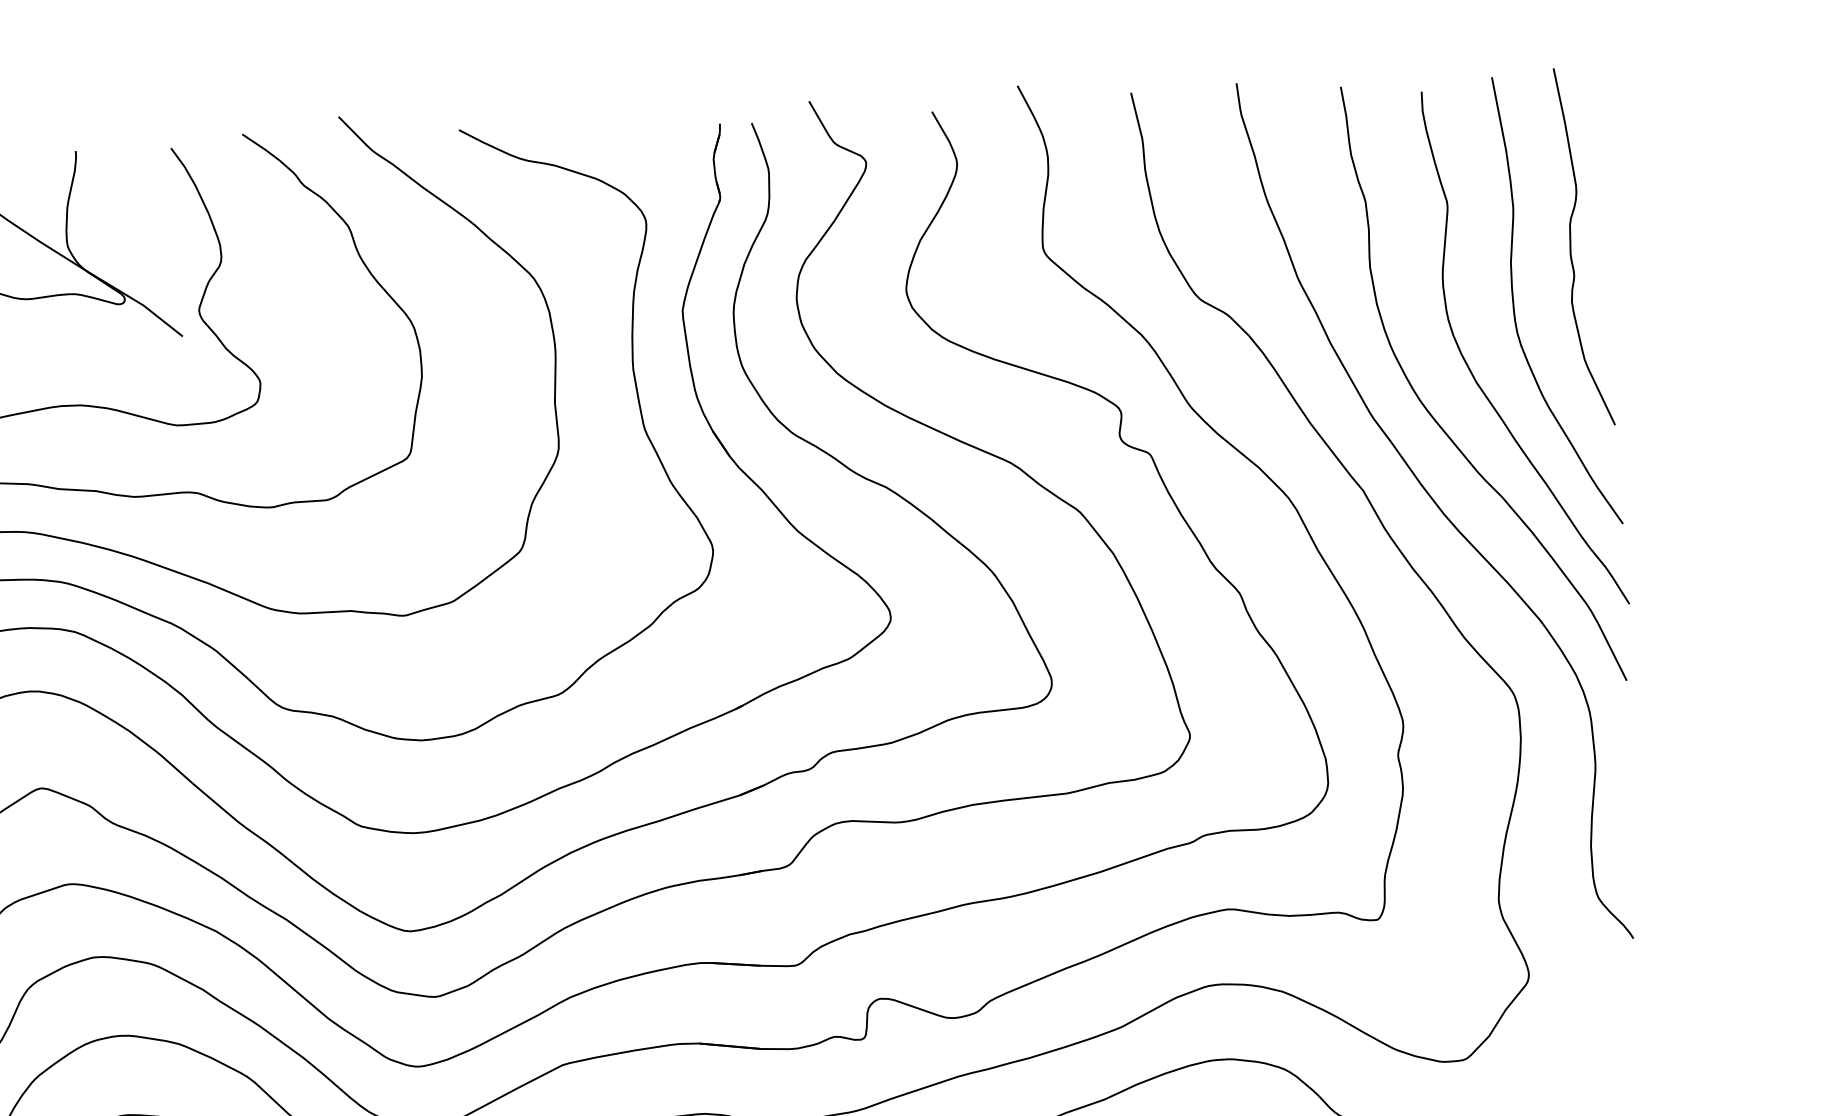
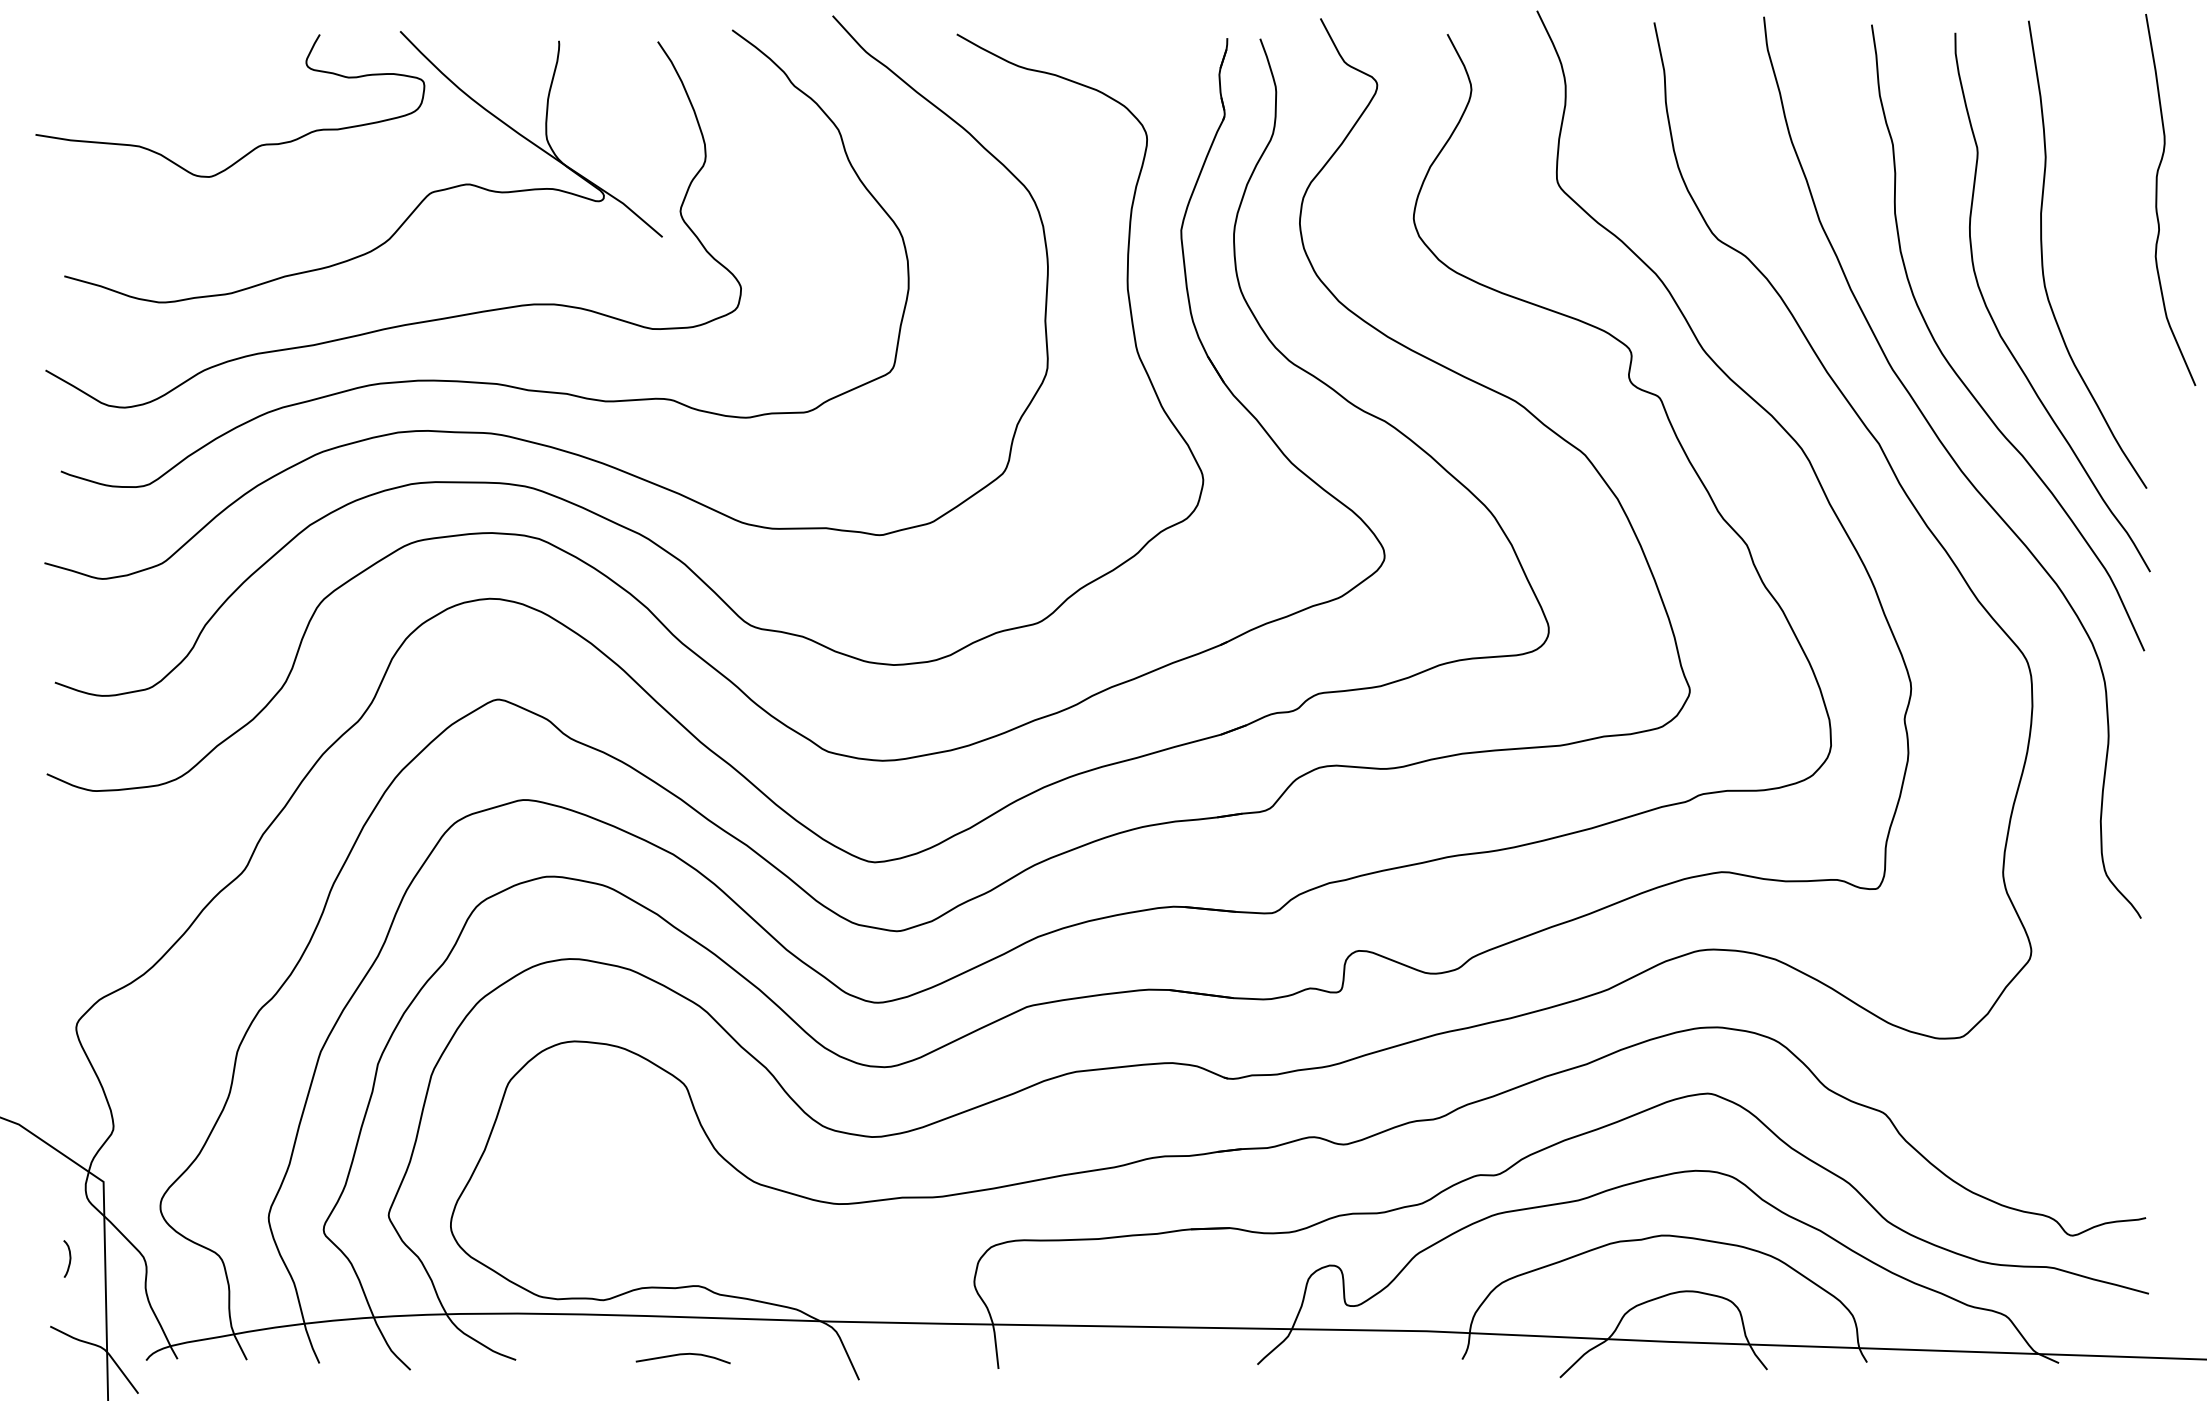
curve: (1571, 246) -> (2157, 199), moved

